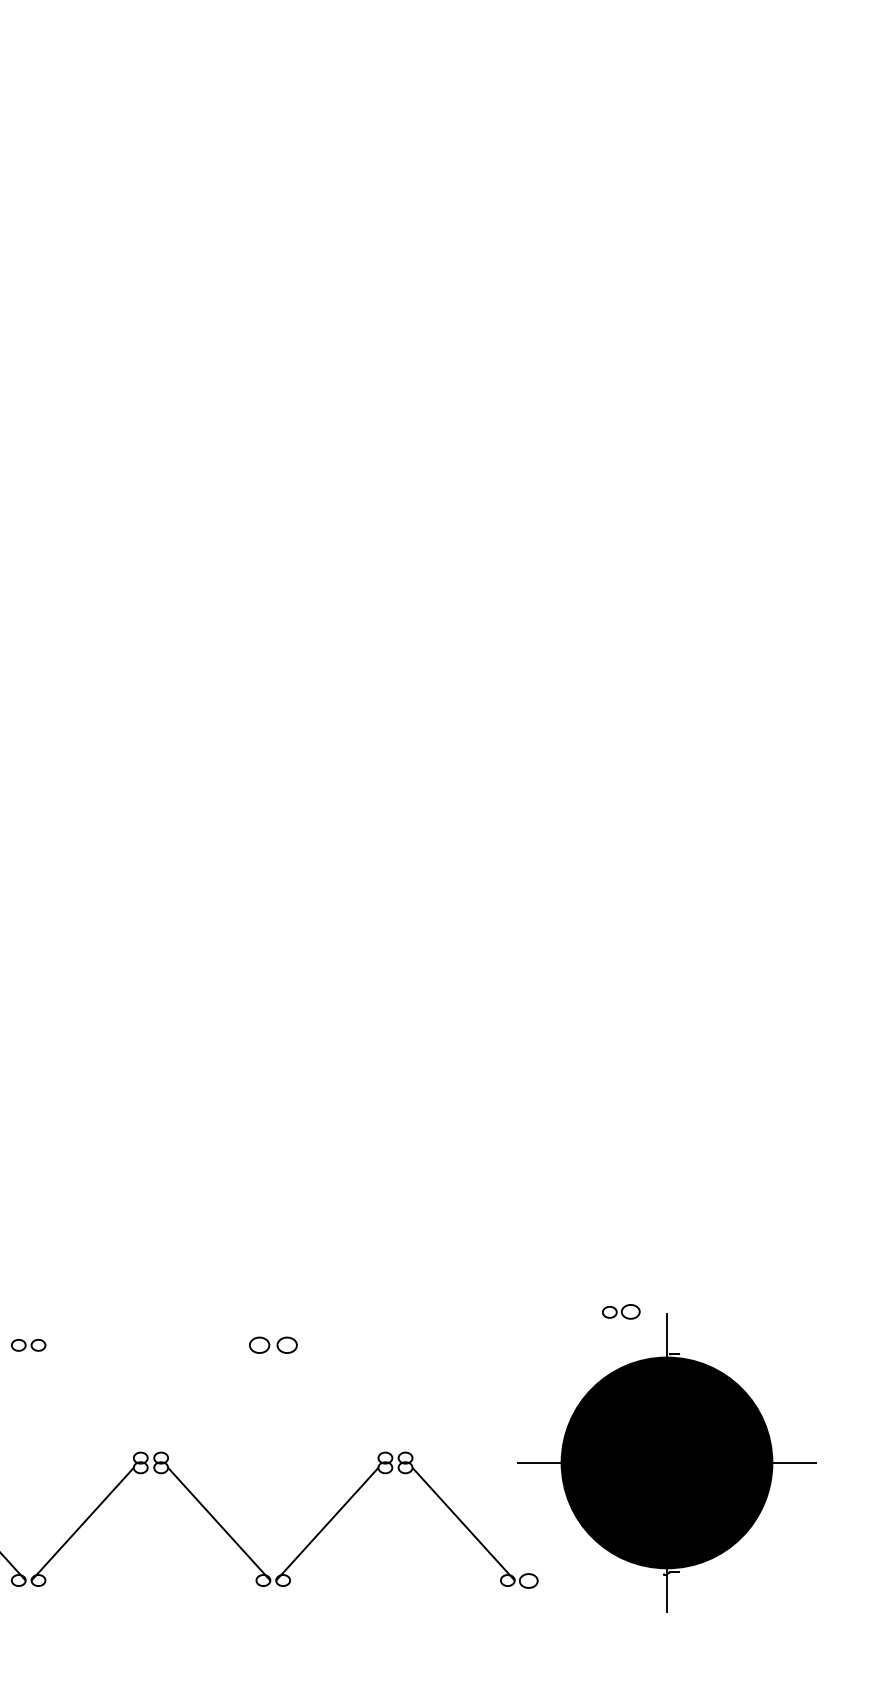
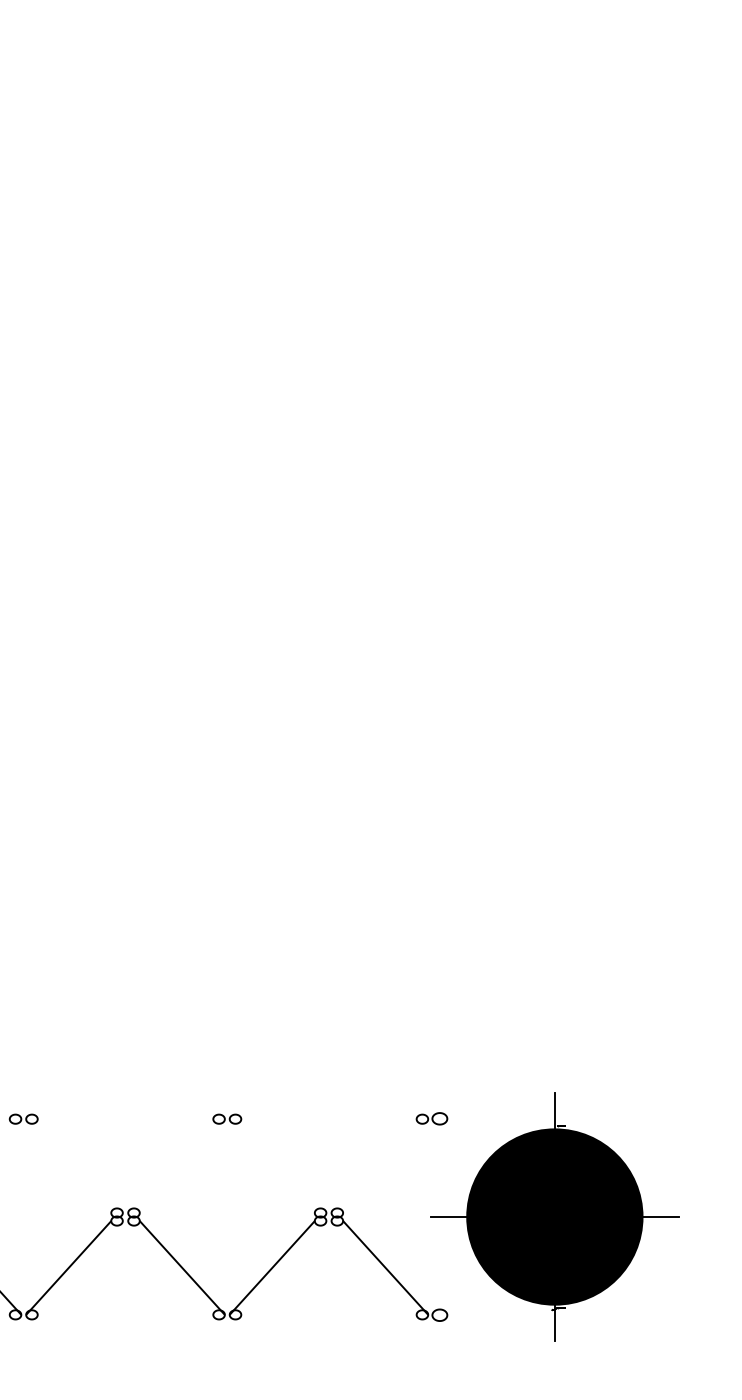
part: (621, 1311) -> (432, 1118), moved
part: (272, 1345) -> (226, 1119), size x0.71

